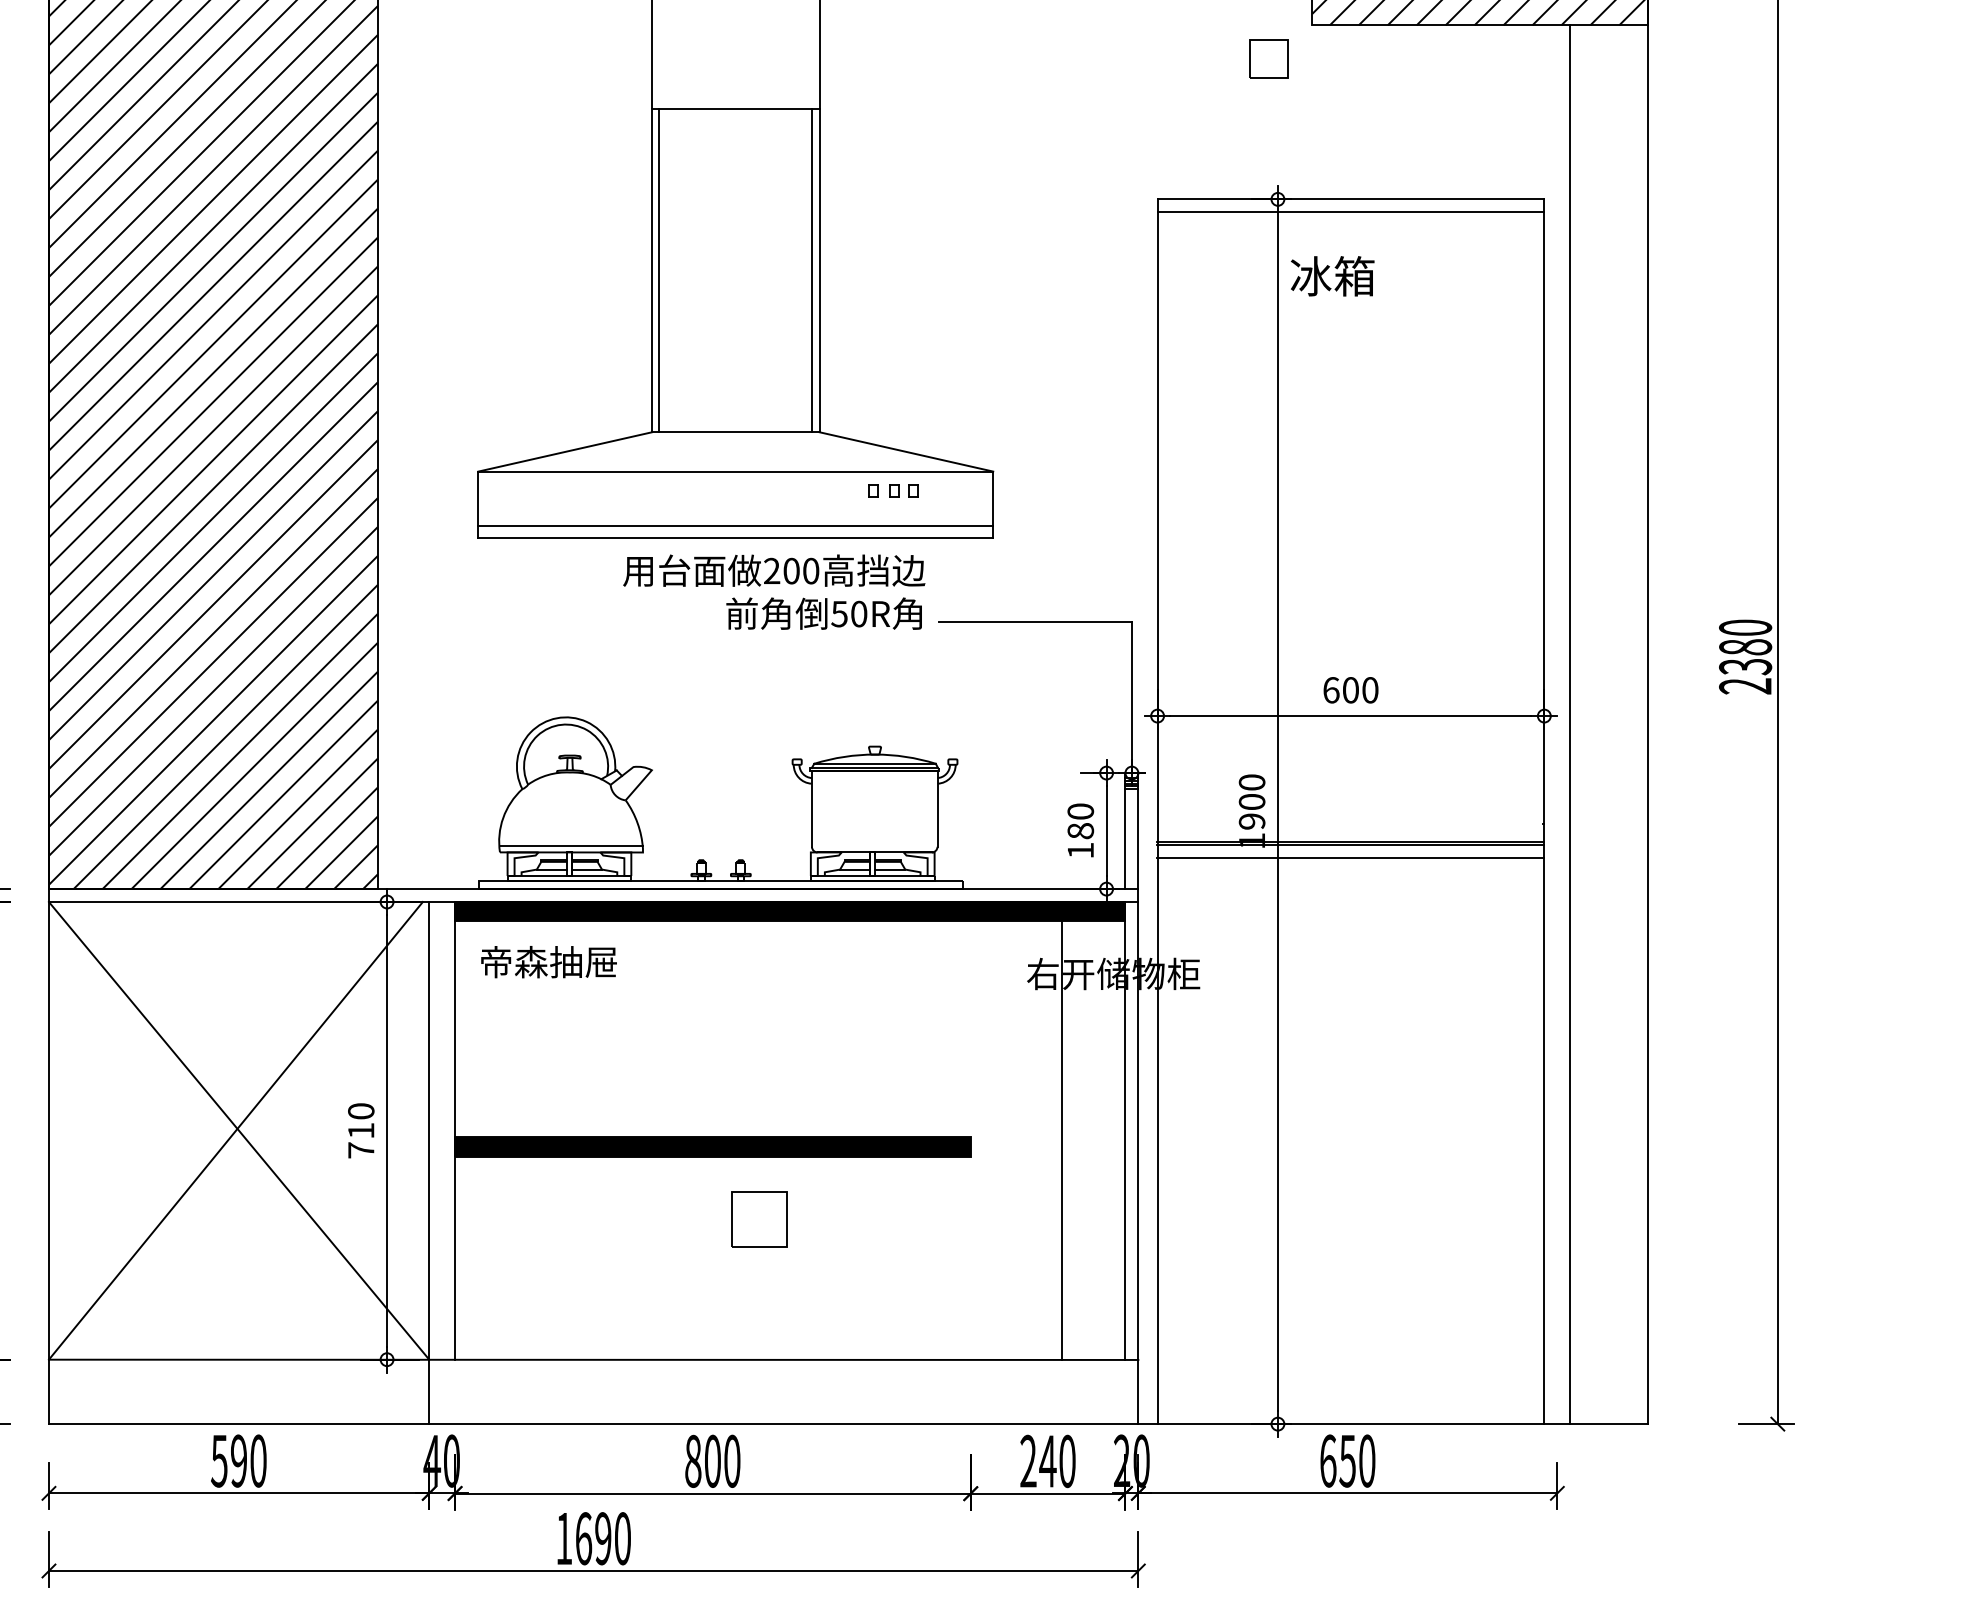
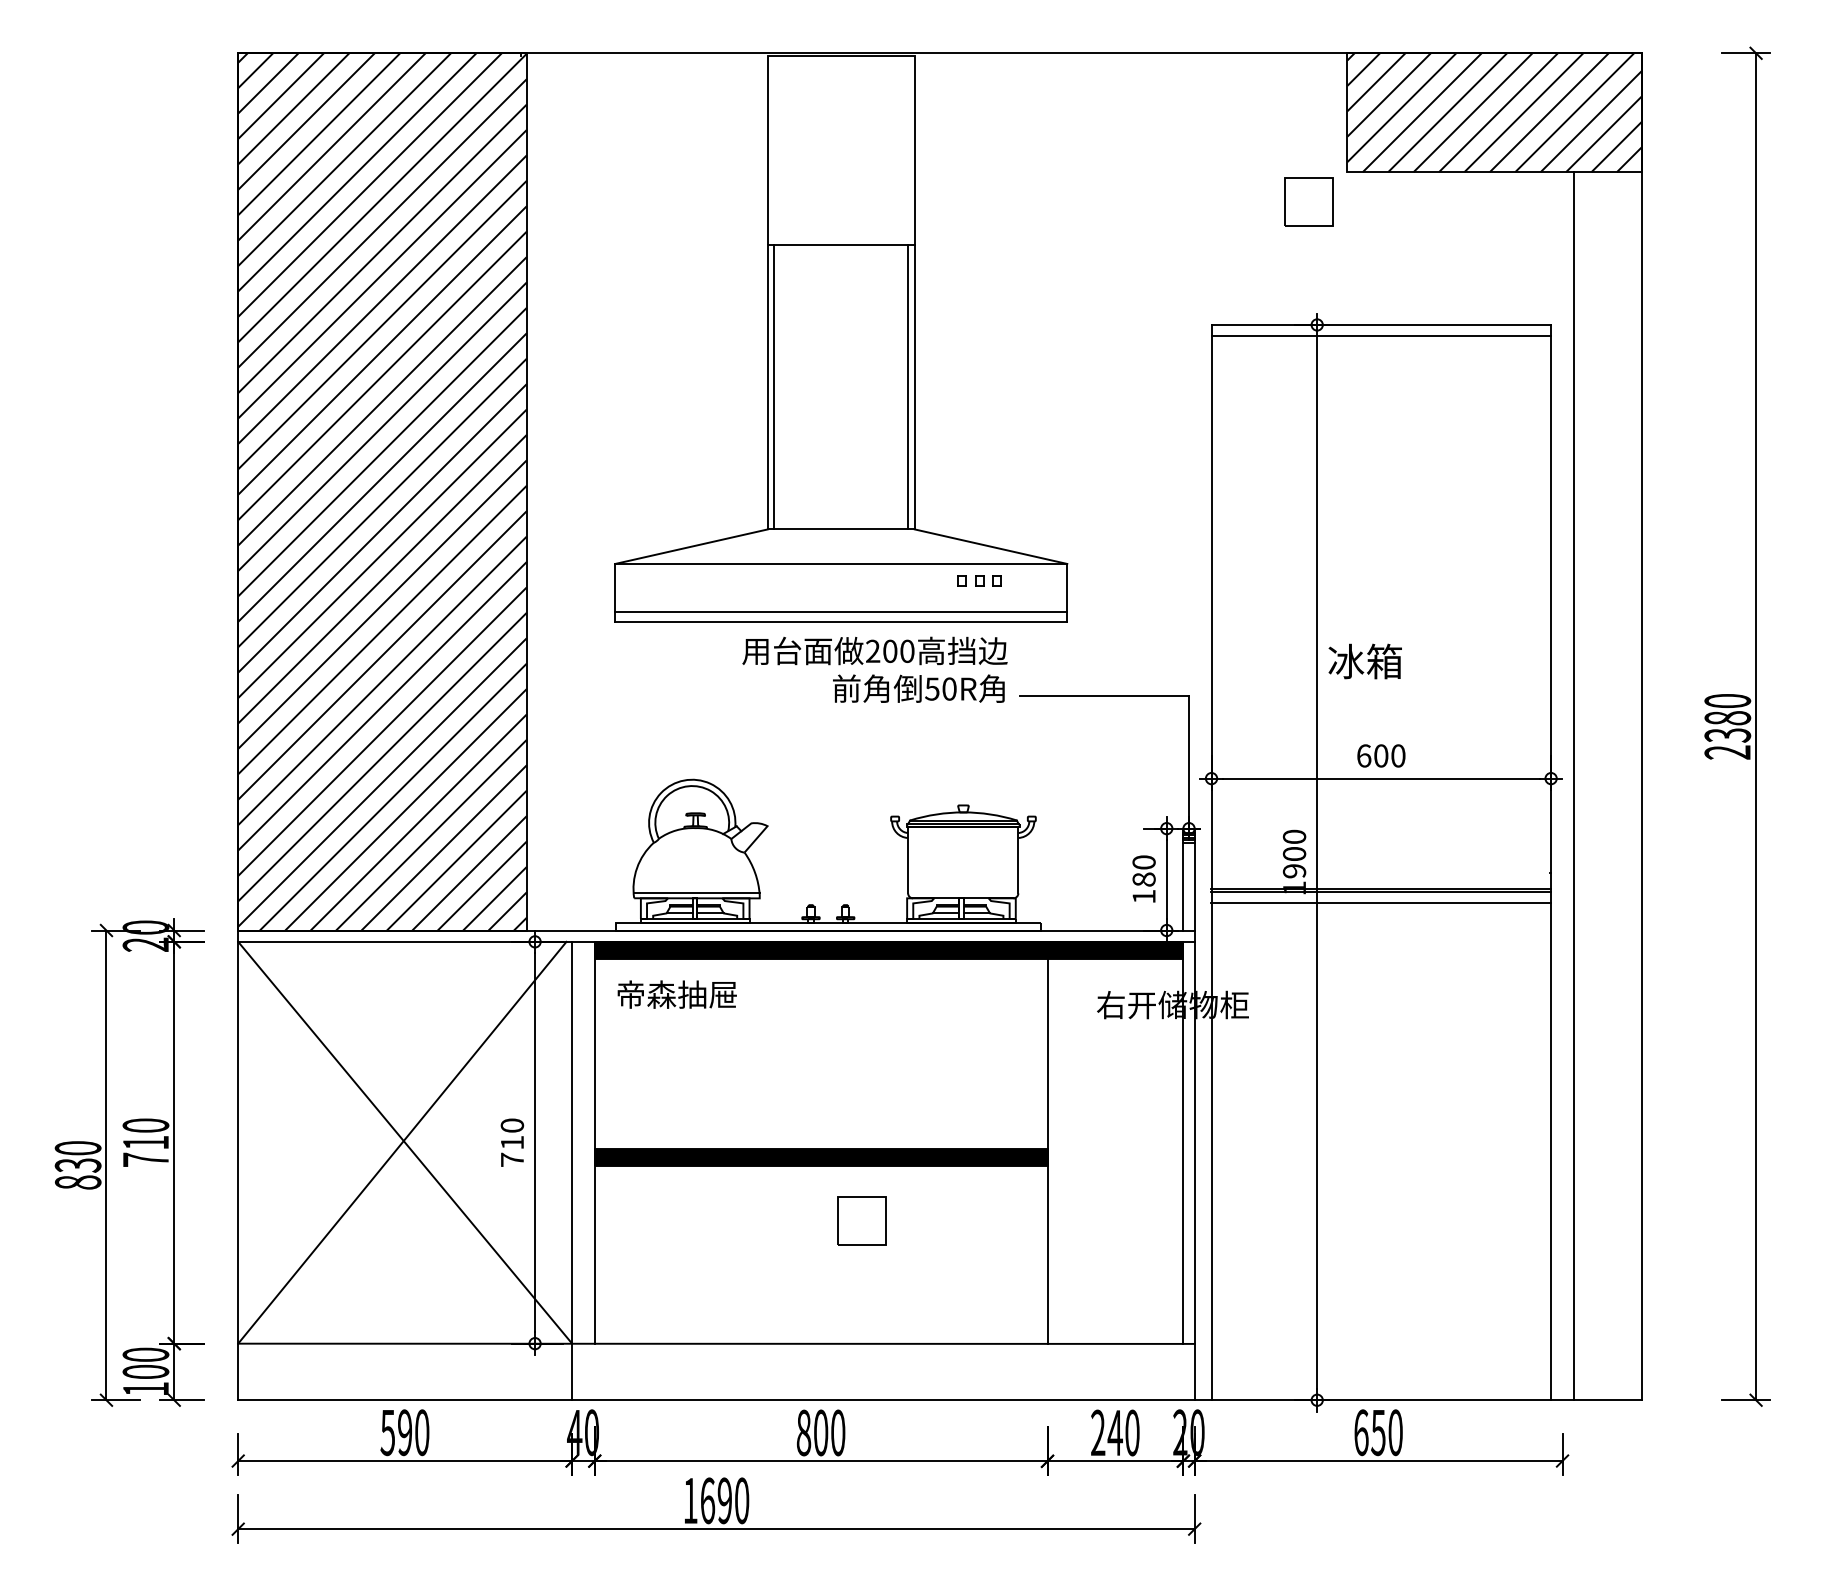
part: (1268, 58) -> (1308, 201), size x1.43
text: (1331, 276) -> (1364, 661), moved
line: (1061, 1139) -> (1047, 1150), moved

